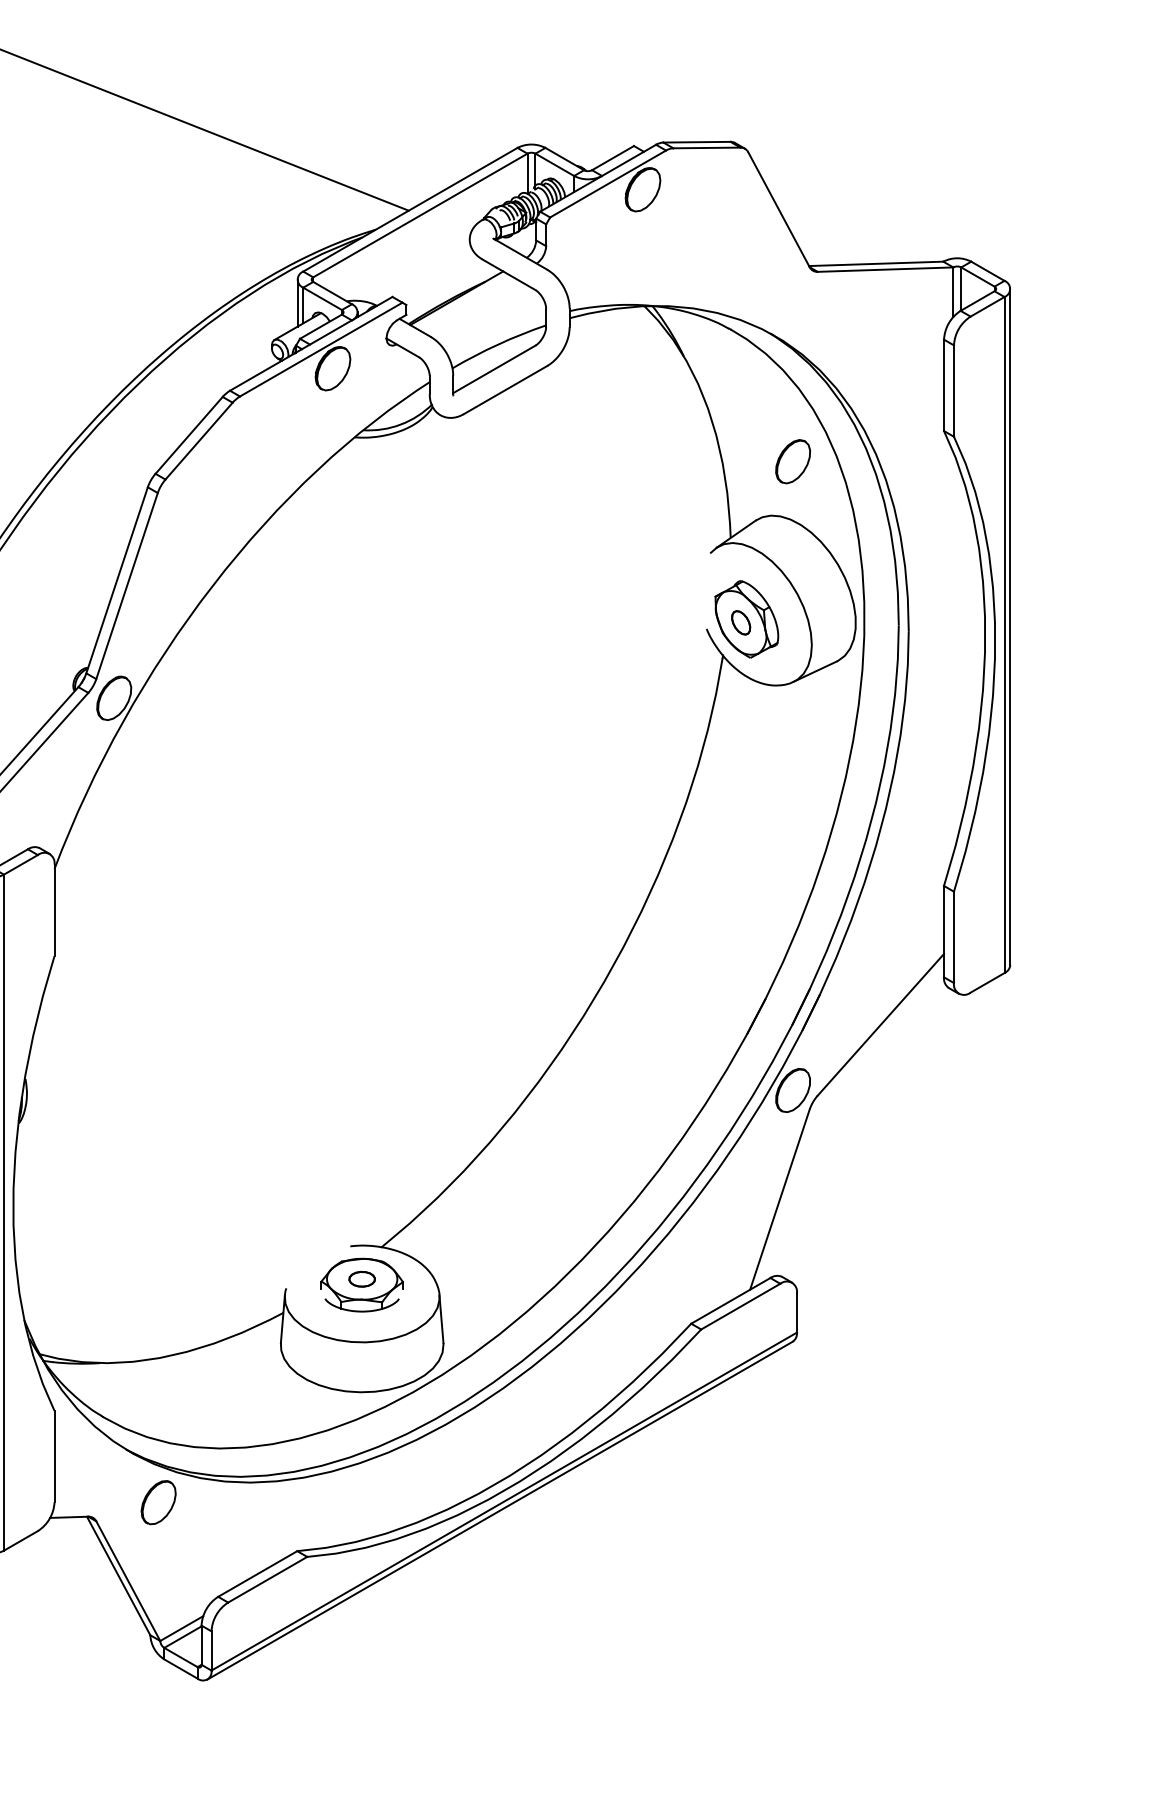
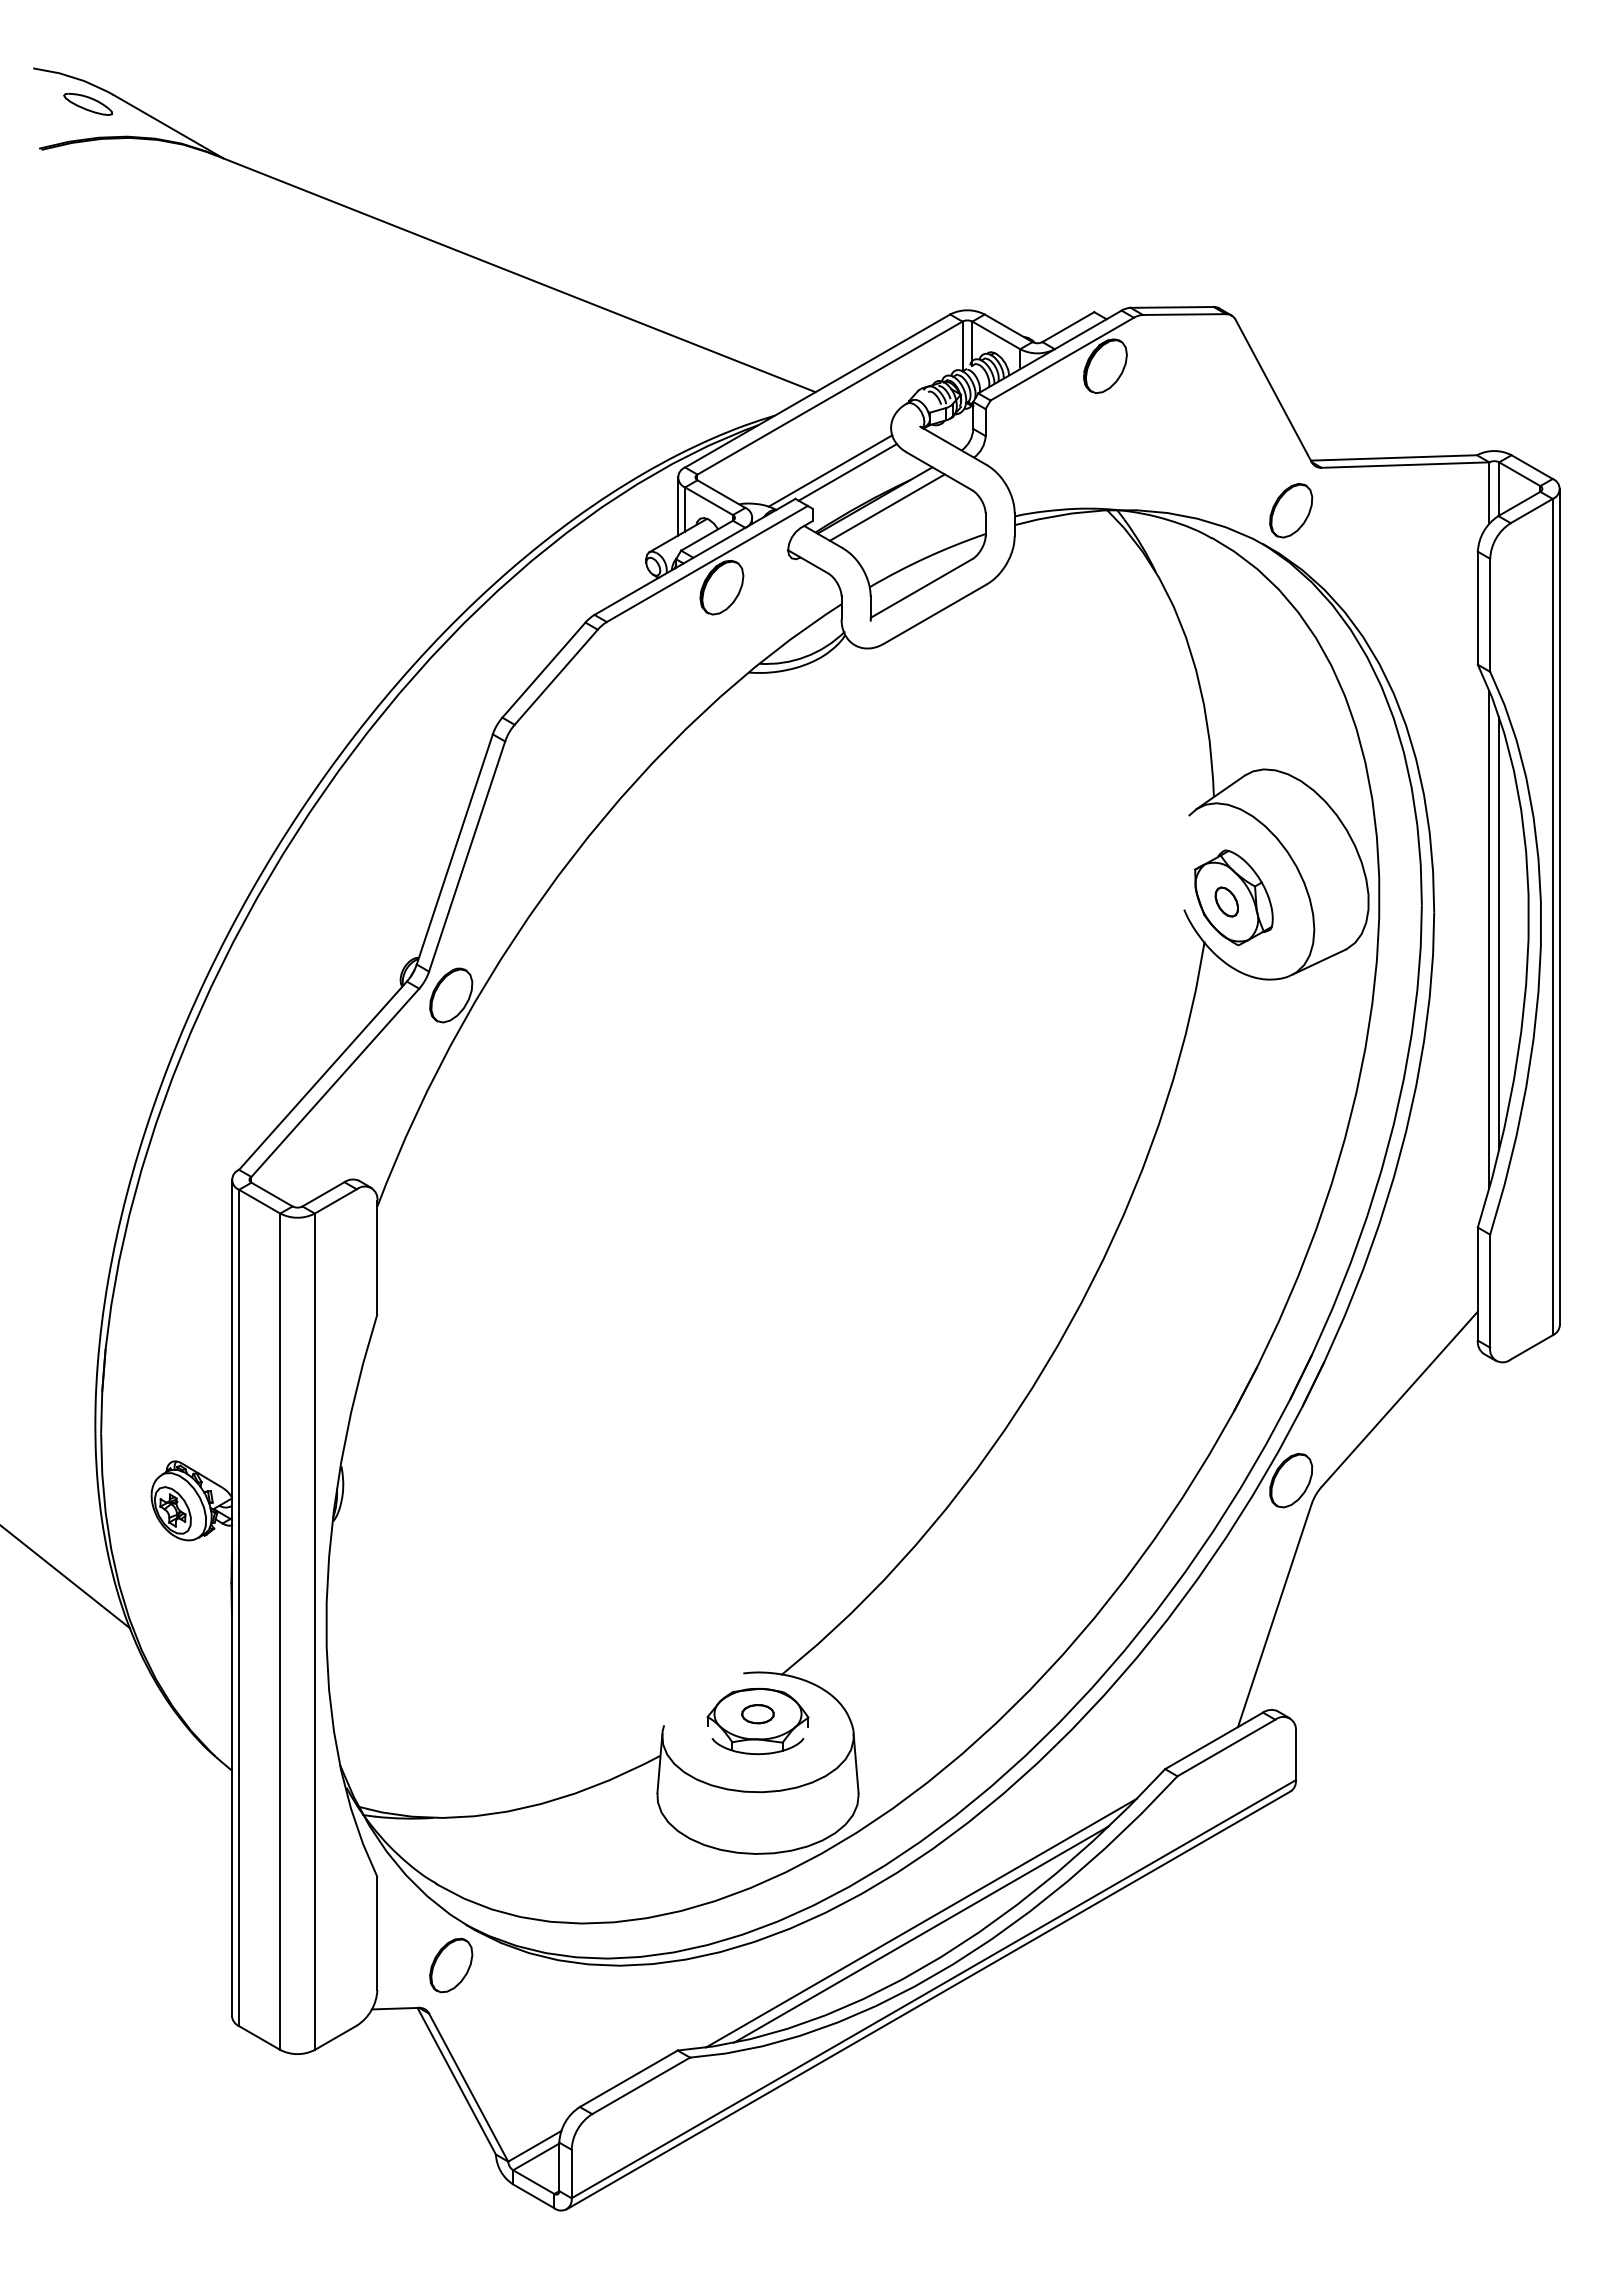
line: (420, 274) -> (830, 470), added
line: (434, 275) -> (847, 472), added
line: (466, 303) -> (886, 507), added
part: (793, 461) -> (1291, 510), moved
line: (961, 648) -> (1499, 933), added
line: (953, 653) -> (1489, 939), added
line: (493, 1447) -> (920, 1922), added
line: (494, 1457) -> (921, 1934), added
part: (158, 1502) -> (451, 1965), moved

